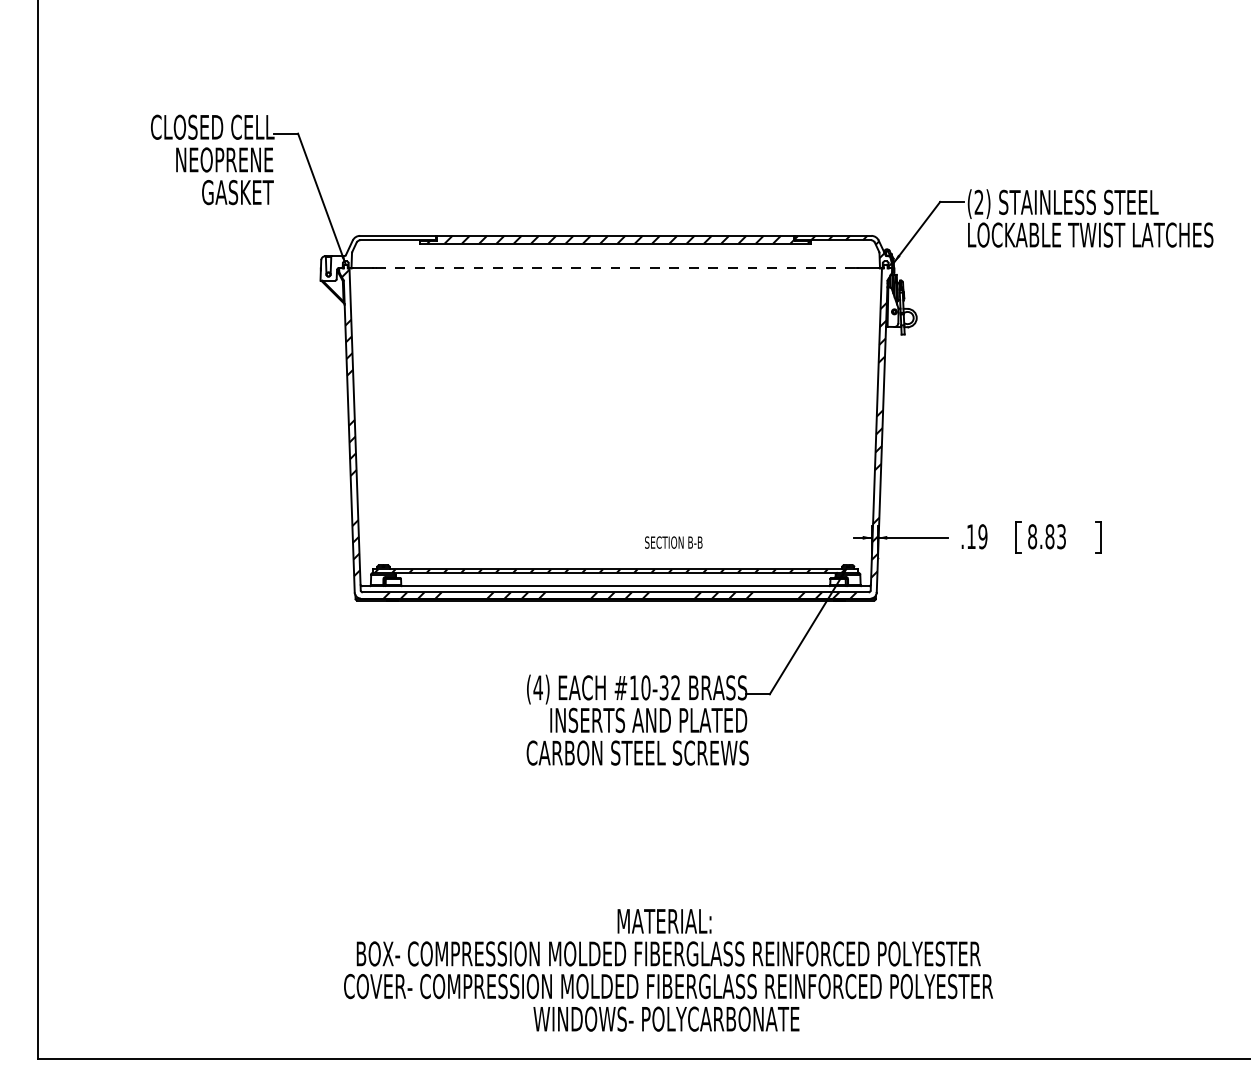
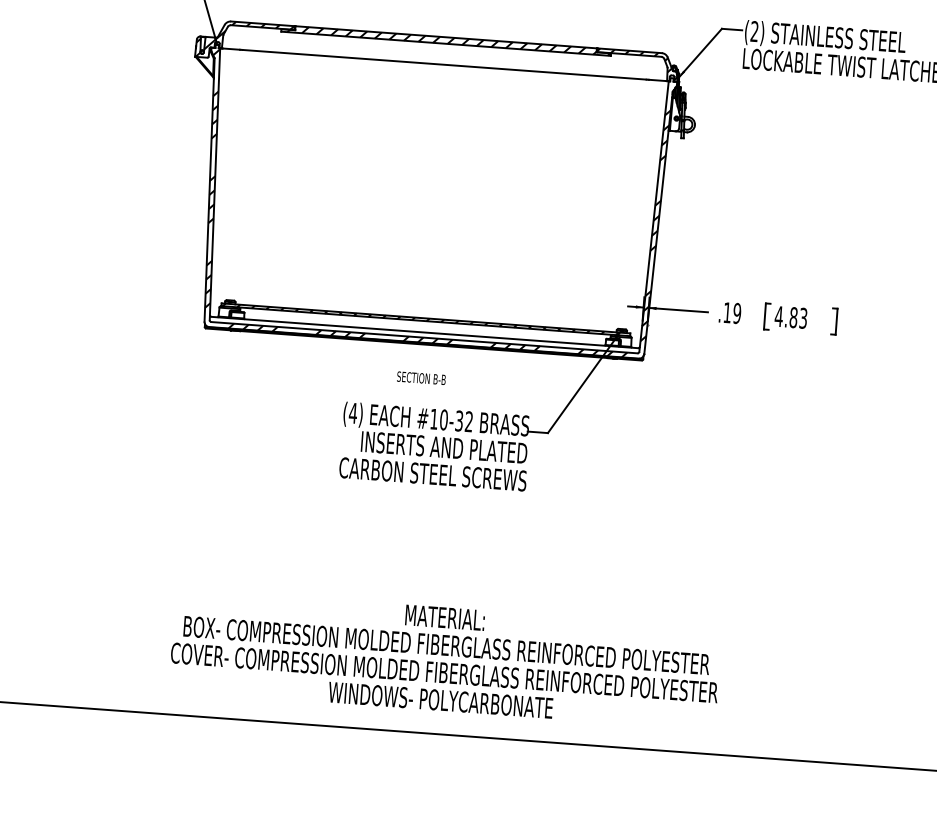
hatch: (378, 257) -> (245, 40), added
line: (615, 268) -> (444, 64), dashed -> solid
text: (1032, 536) -> (778, 316), 8.83 -> 4.83
text: (673, 542) -> (421, 378), moved

